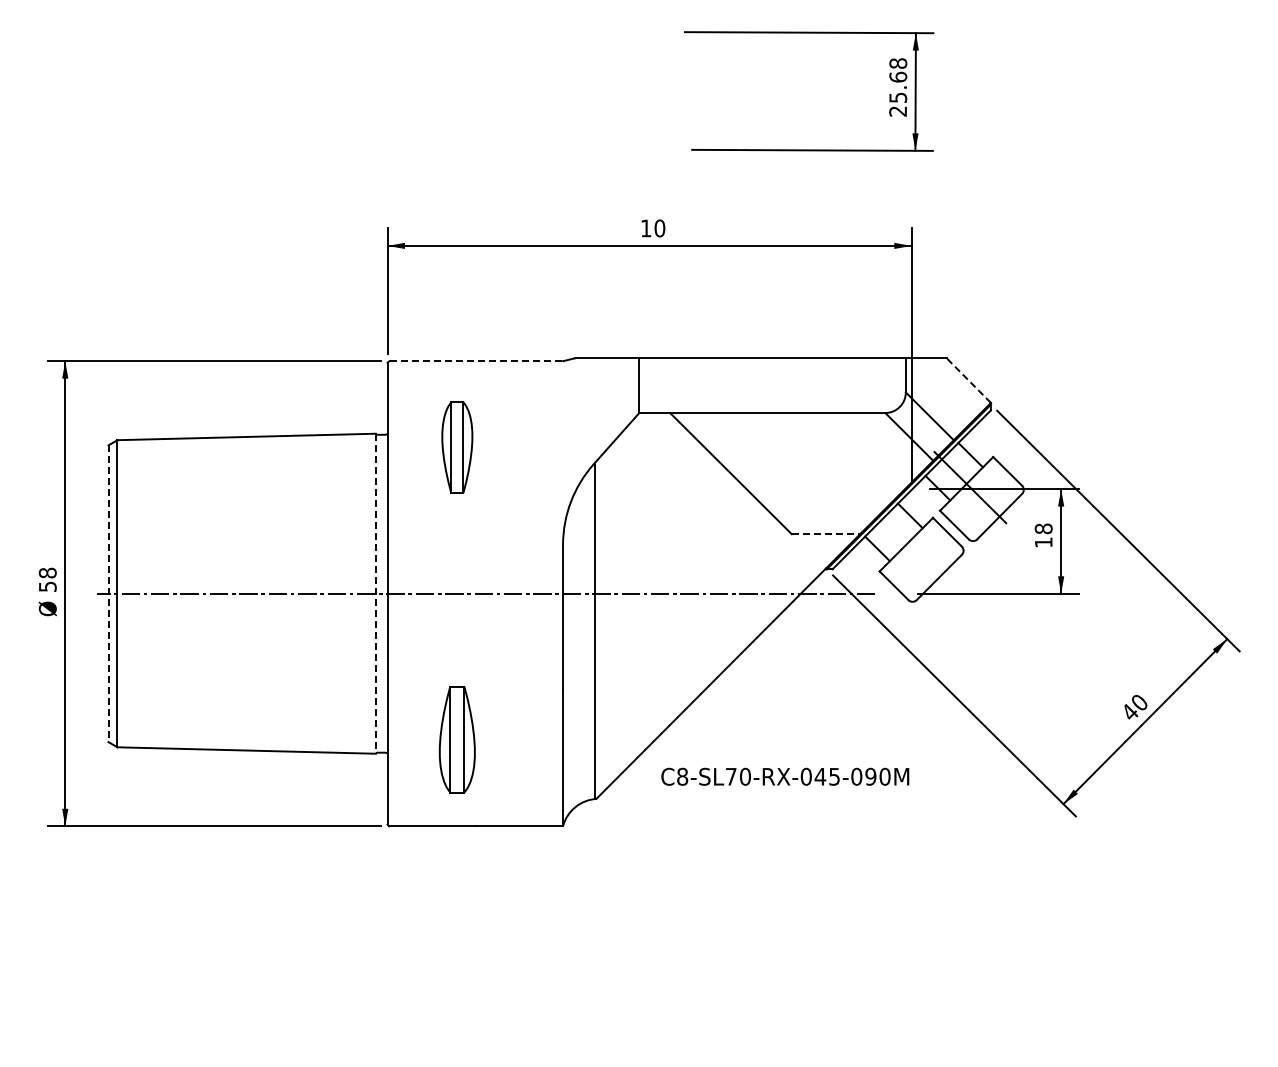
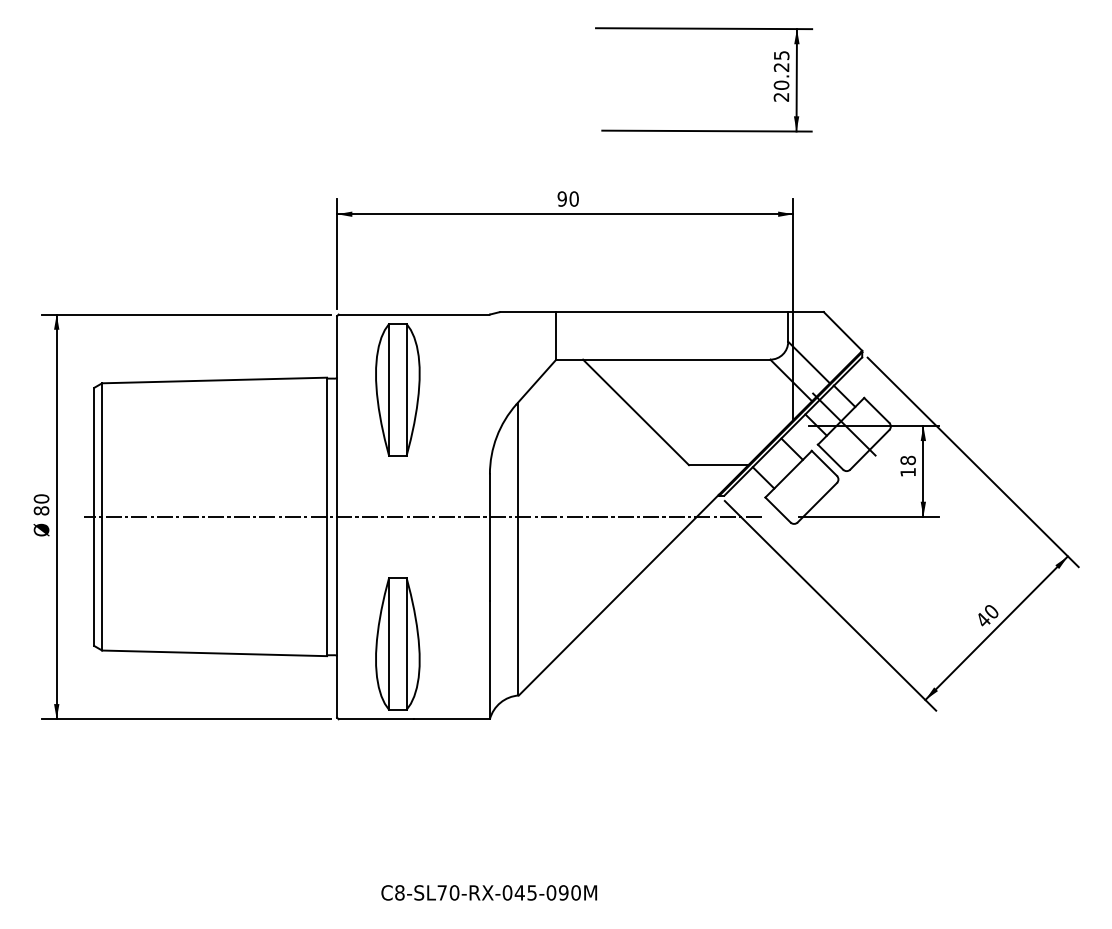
text: (898, 80) -> (781, 70), 25.68 -> 20.25
text: (645, 228) -> (561, 199), 10 -> 90
line: (475, 361) -> (413, 314), dashed -> solid
line: (968, 380) -> (842, 331), dashed -> solid
part: (457, 447) -> (398, 389), size x1.67
line: (826, 534) -> (719, 465), dashed -> solid
text: (47, 579) -> (41, 504), 58 -> 80
line: (375, 593) -> (326, 516), dashed -> solid
line: (108, 594) -> (94, 517), dashed -> solid
part: (457, 739) -> (398, 643), size x1.43
text: (785, 776) -> (489, 892), moved

